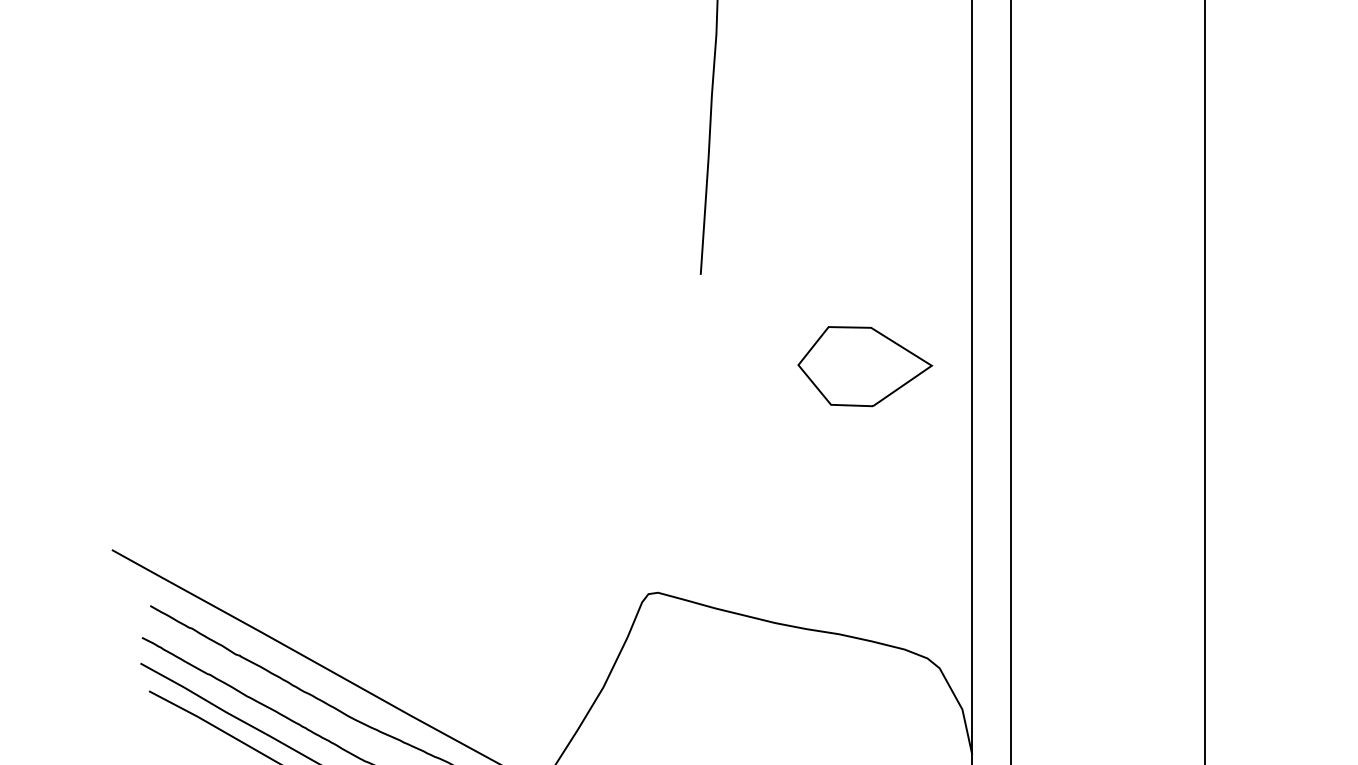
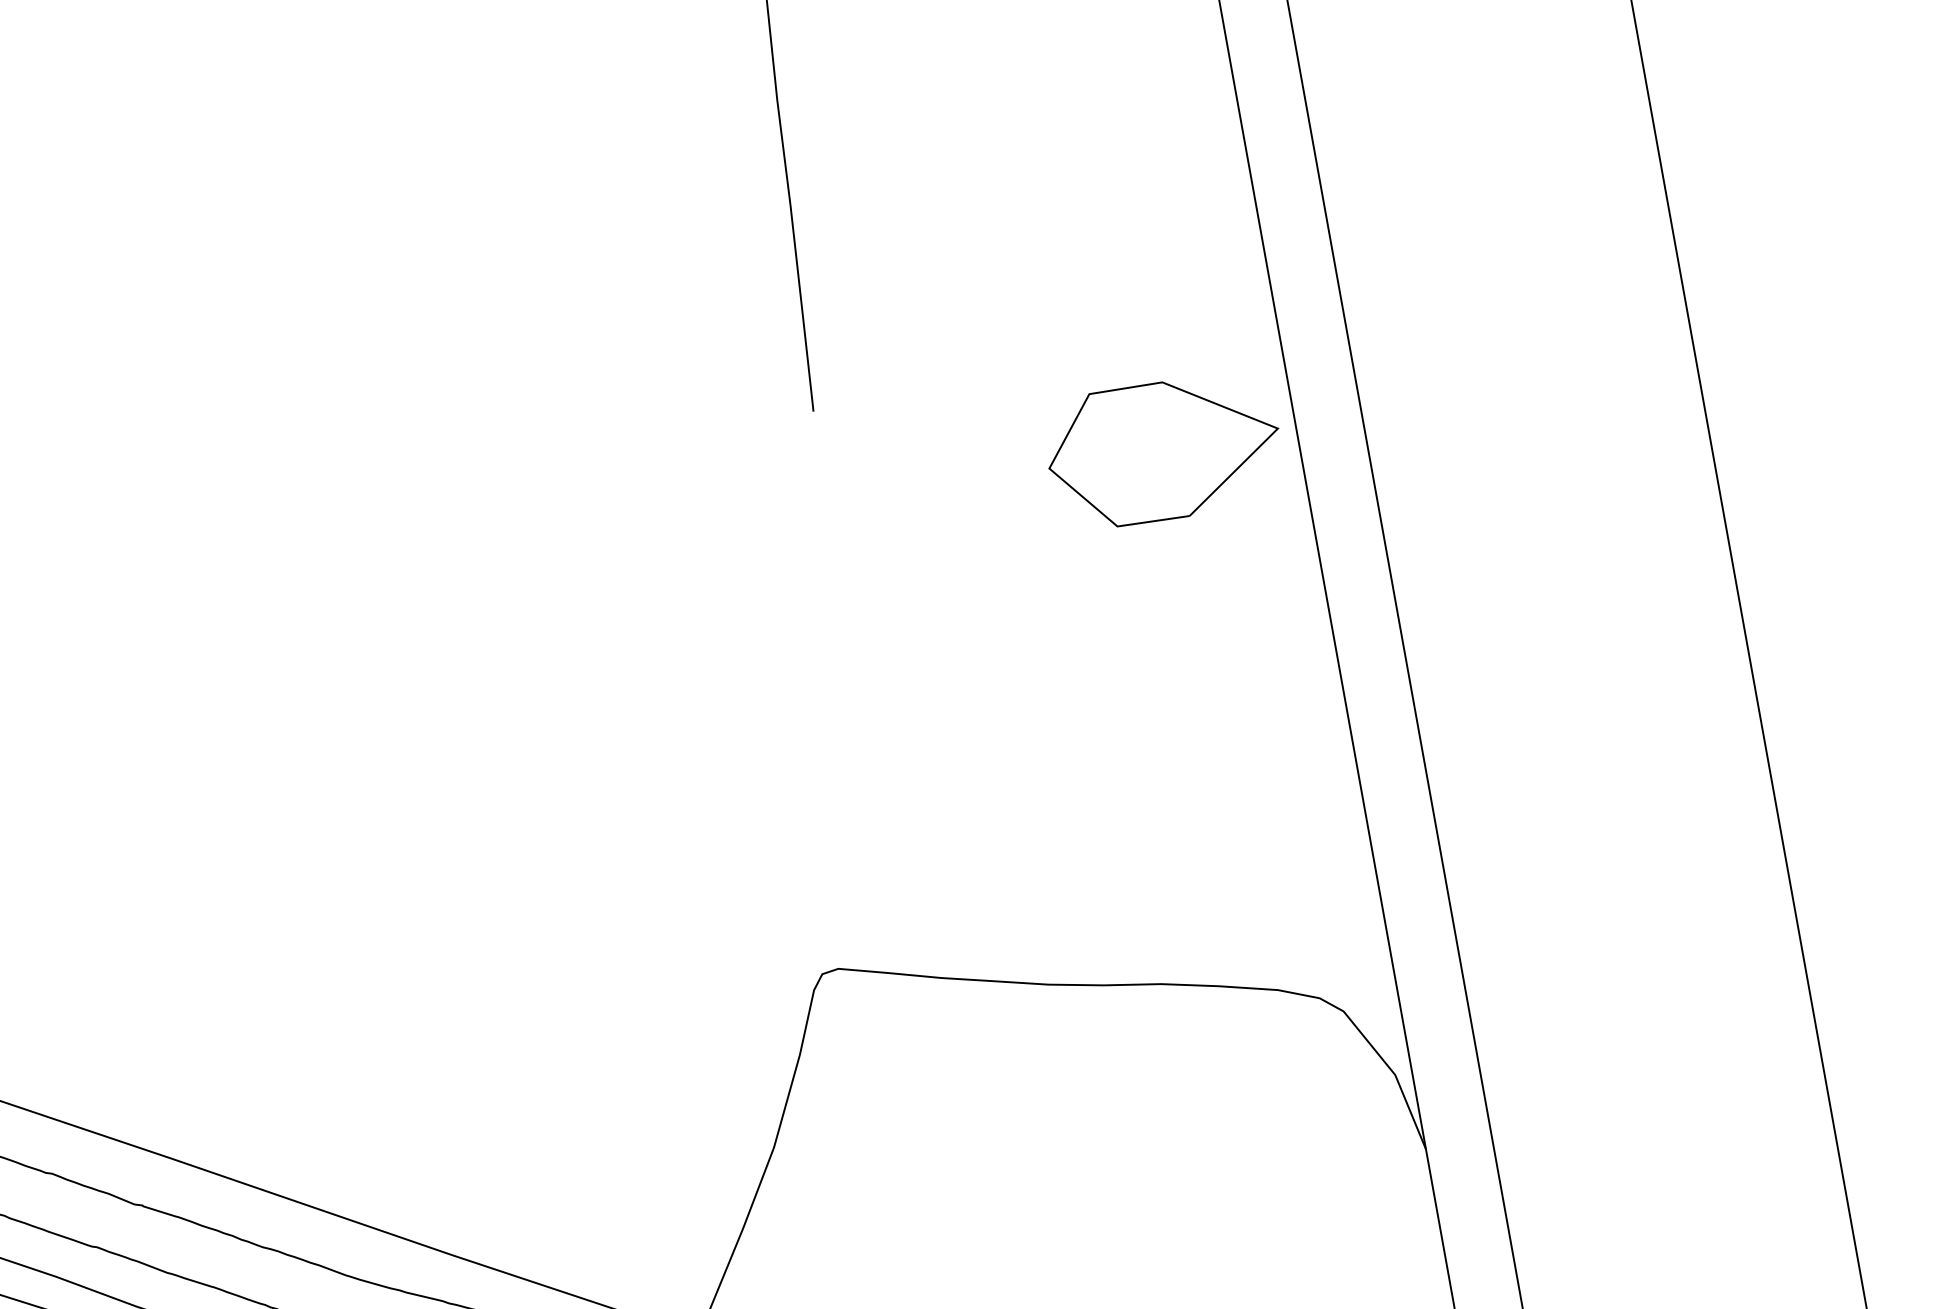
part: (865, 366) -> (1164, 450), moved

